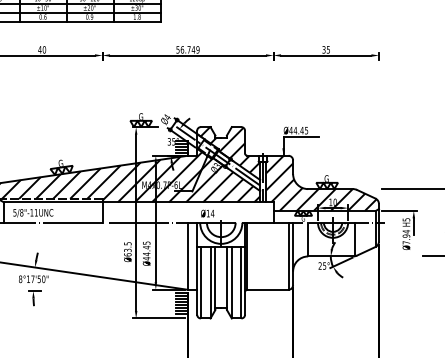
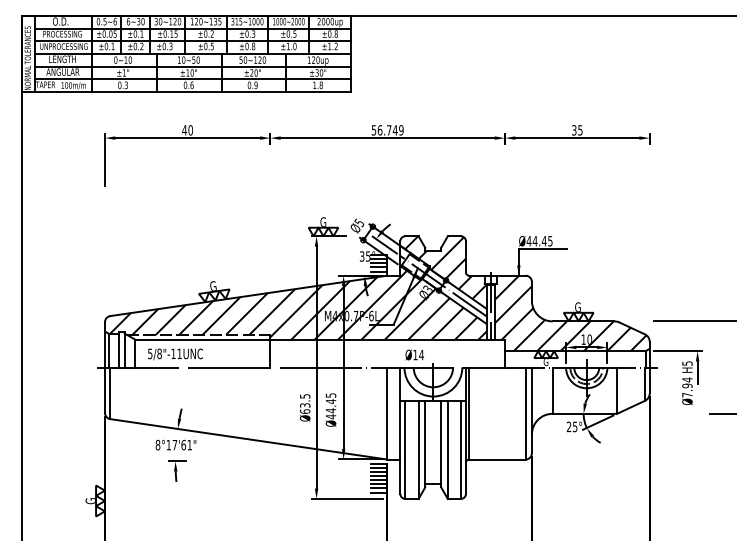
text: (167, 117) -> (359, 222), Ø4 -> Ø5
text: (41, 278) -> (186, 444), 8°17'50" -> 8°17'61"

